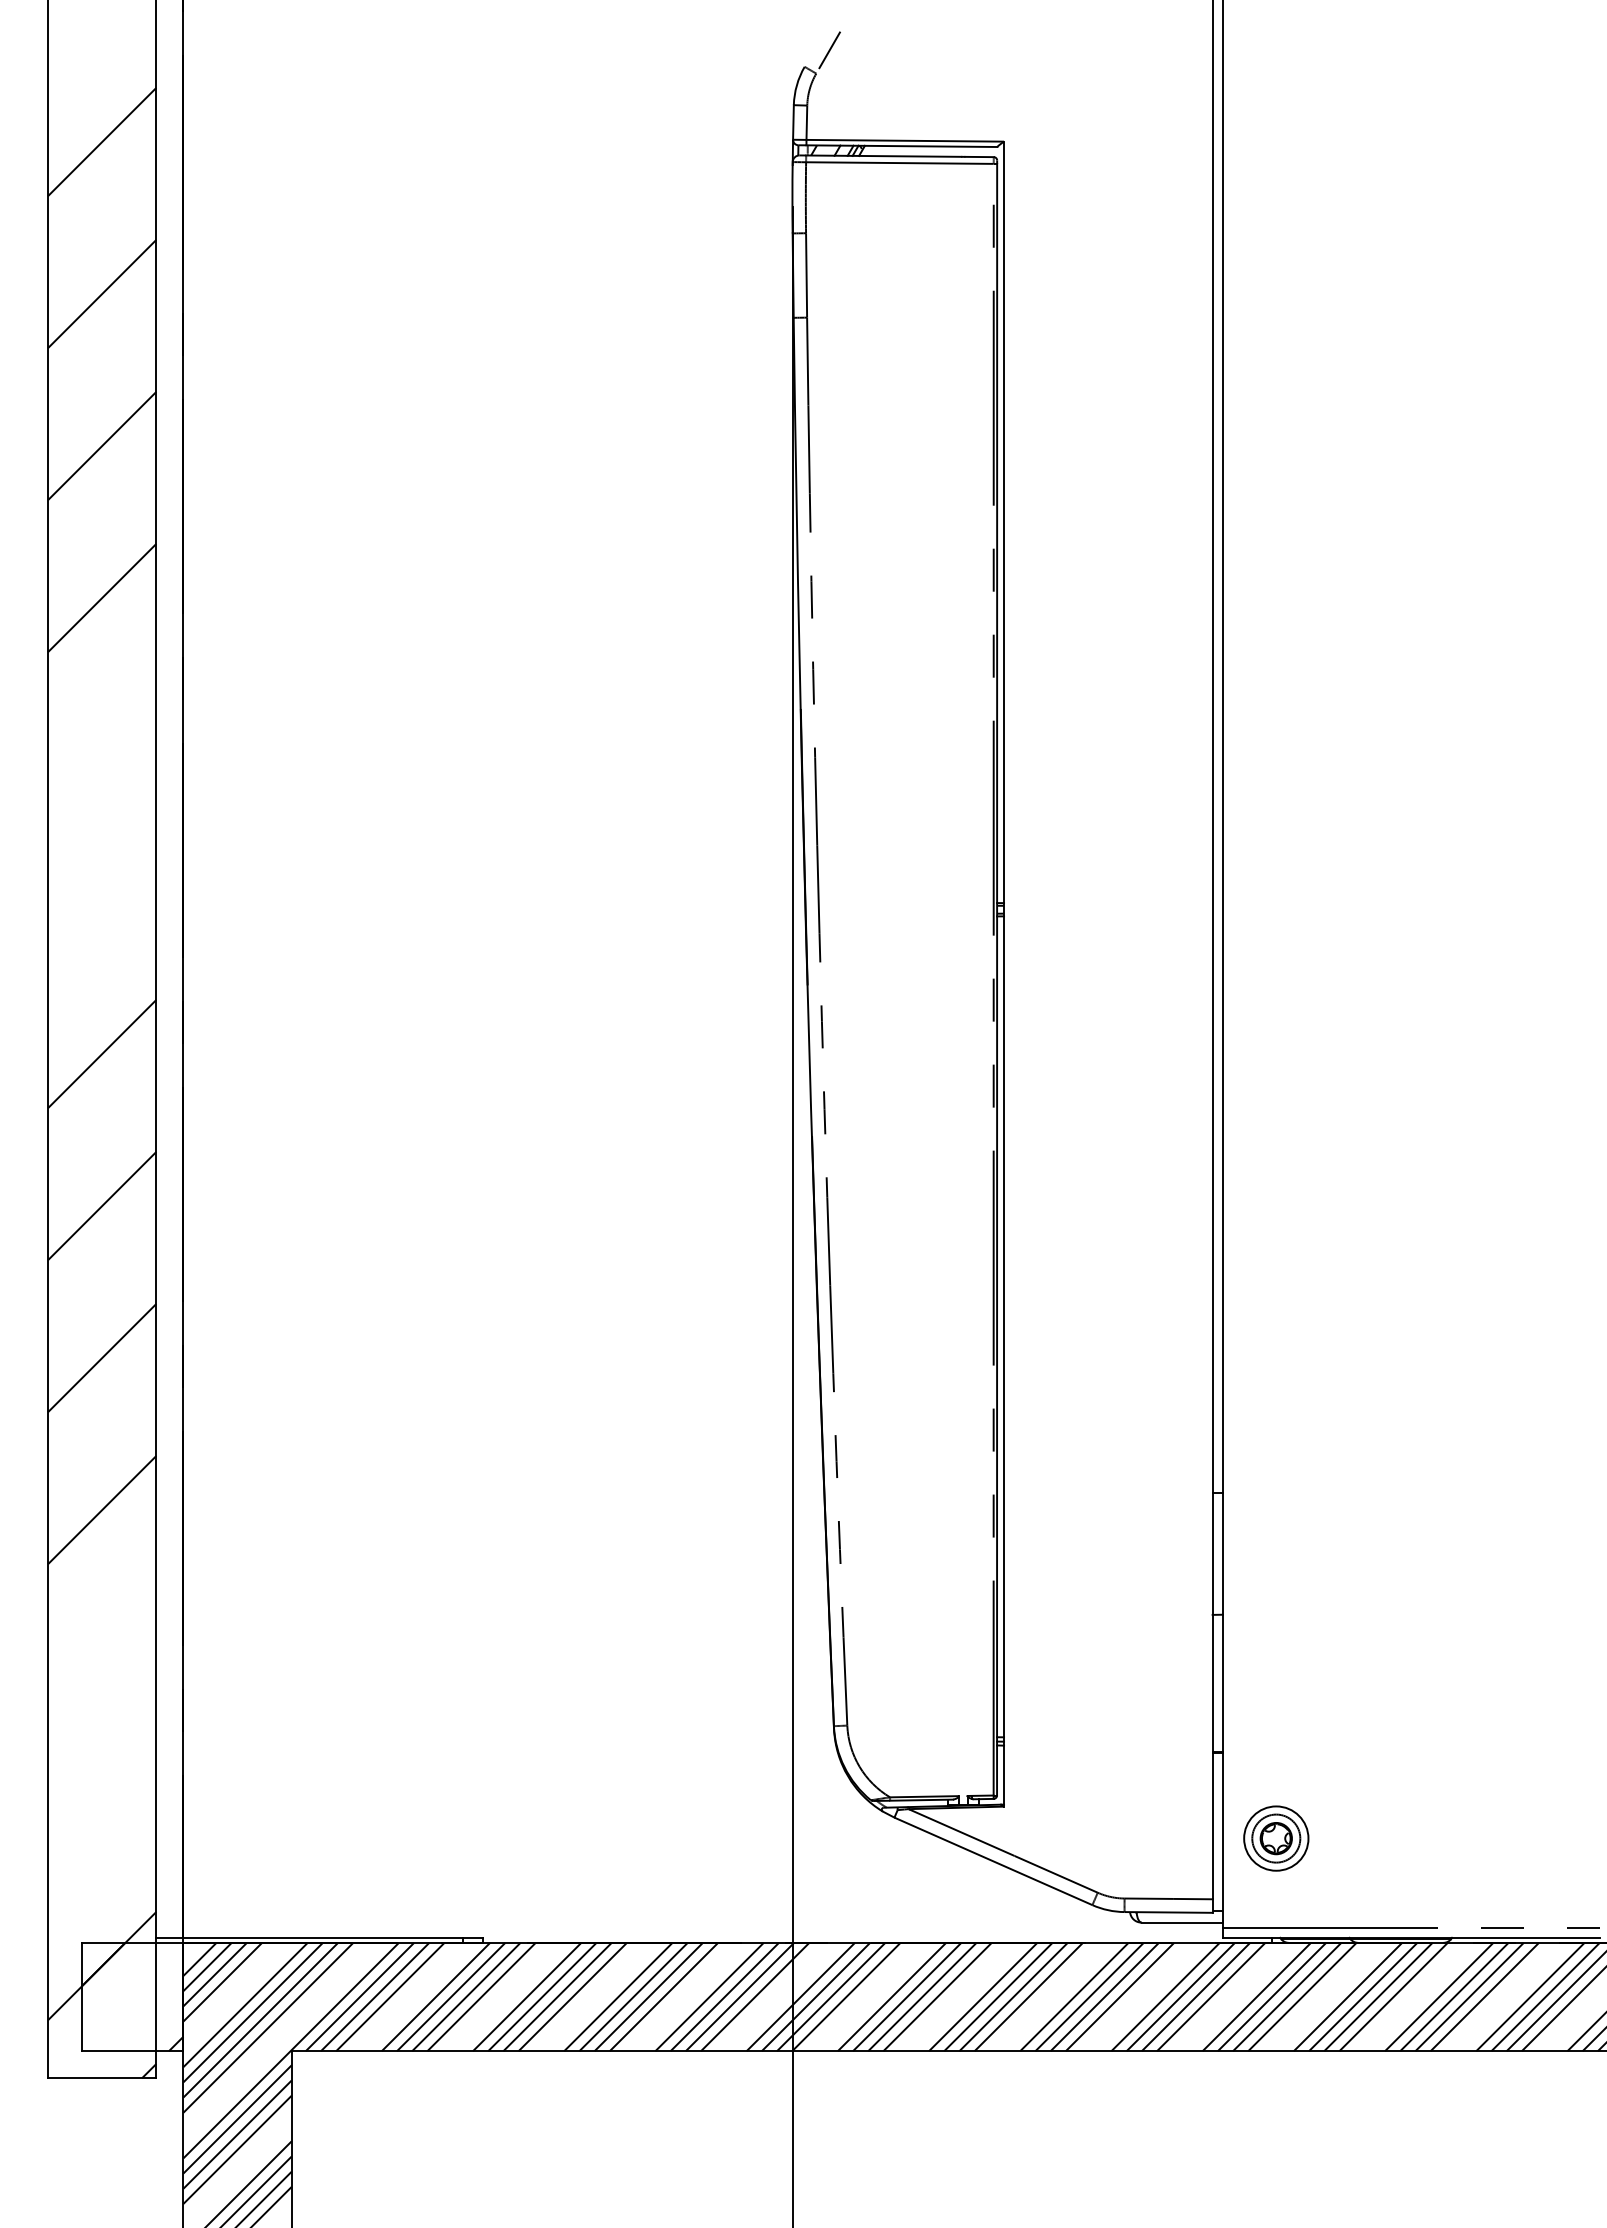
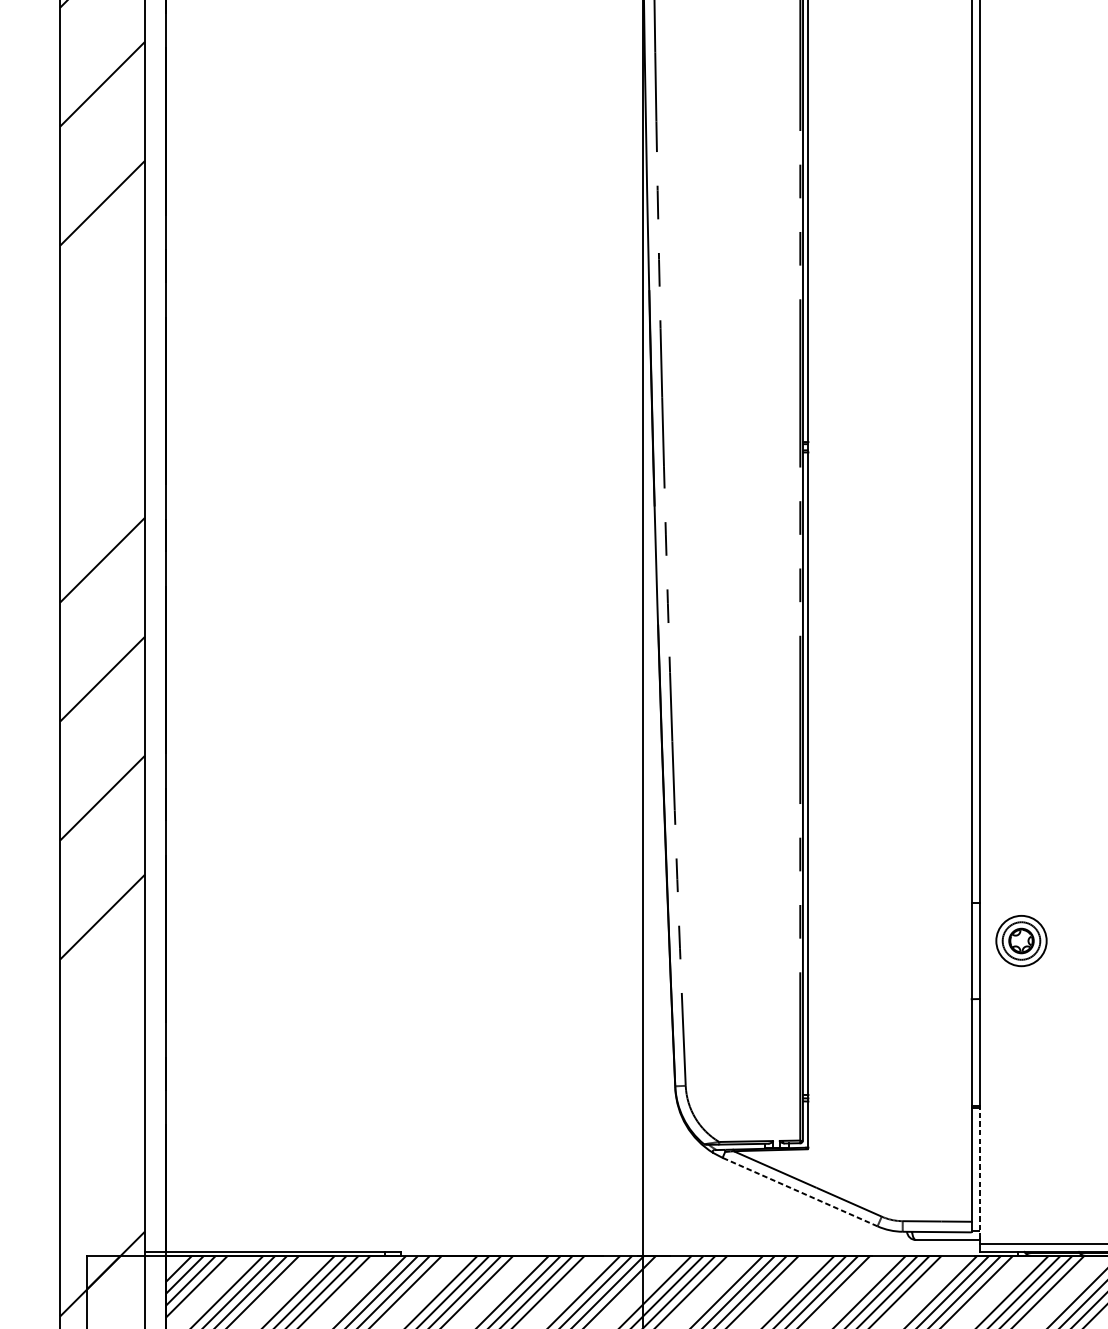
line: (1222, 1836) -> (979, 1172), solid -> dashed
part: (1276, 1838) -> (1021, 940), moved
line: (992, 1860) -> (799, 1191), solid -> dashed

